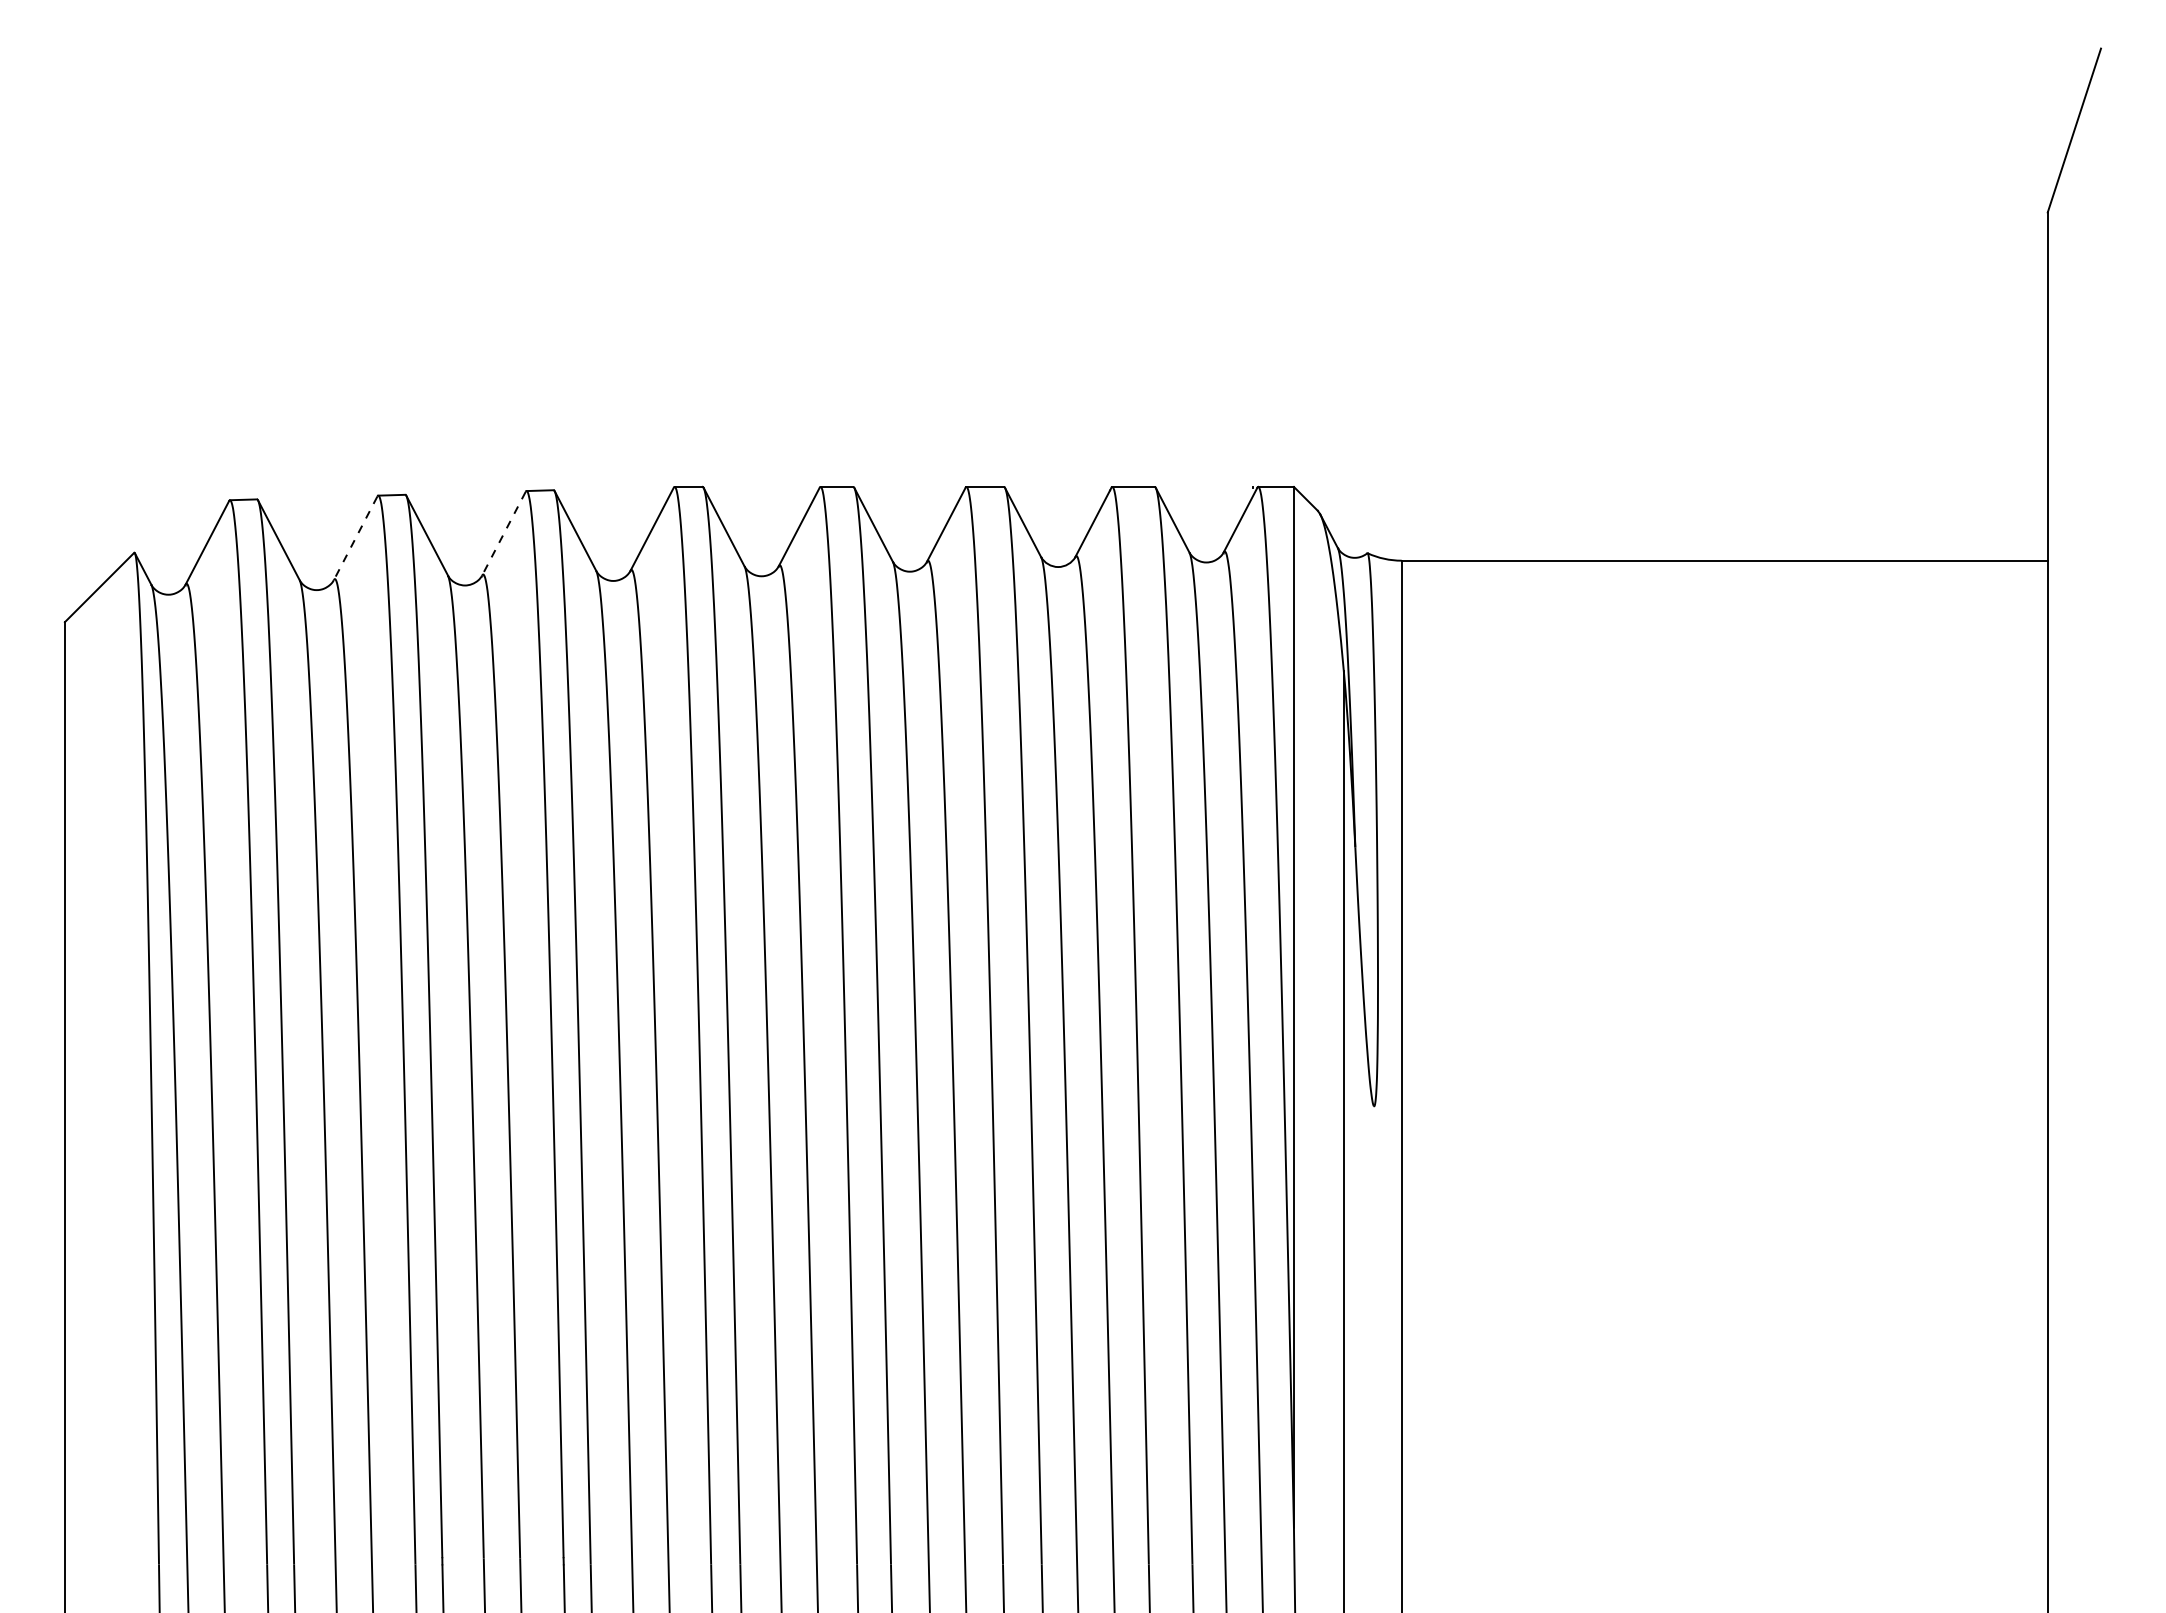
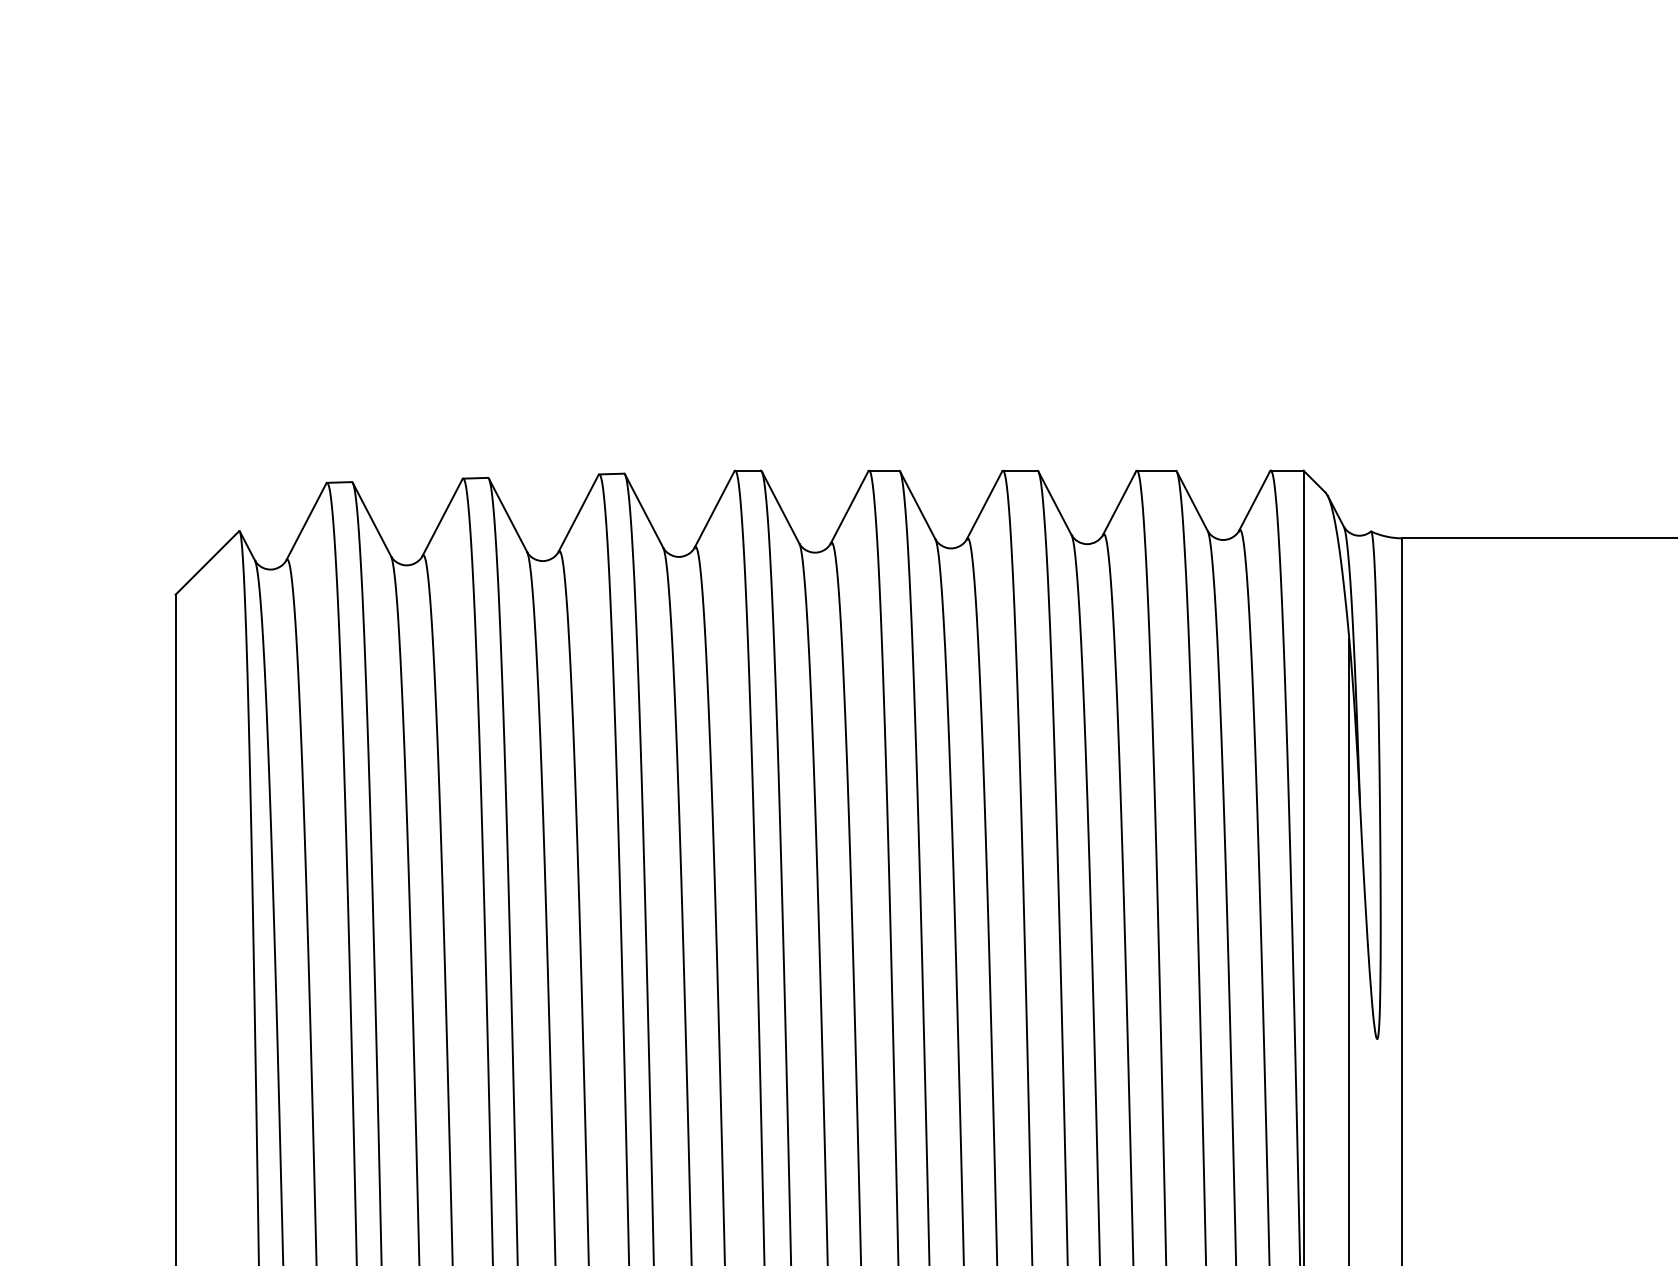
line: (503, 534) -> (578, 514), dashed -> solid
line: (355, 538) -> (442, 517), dashed -> solid

